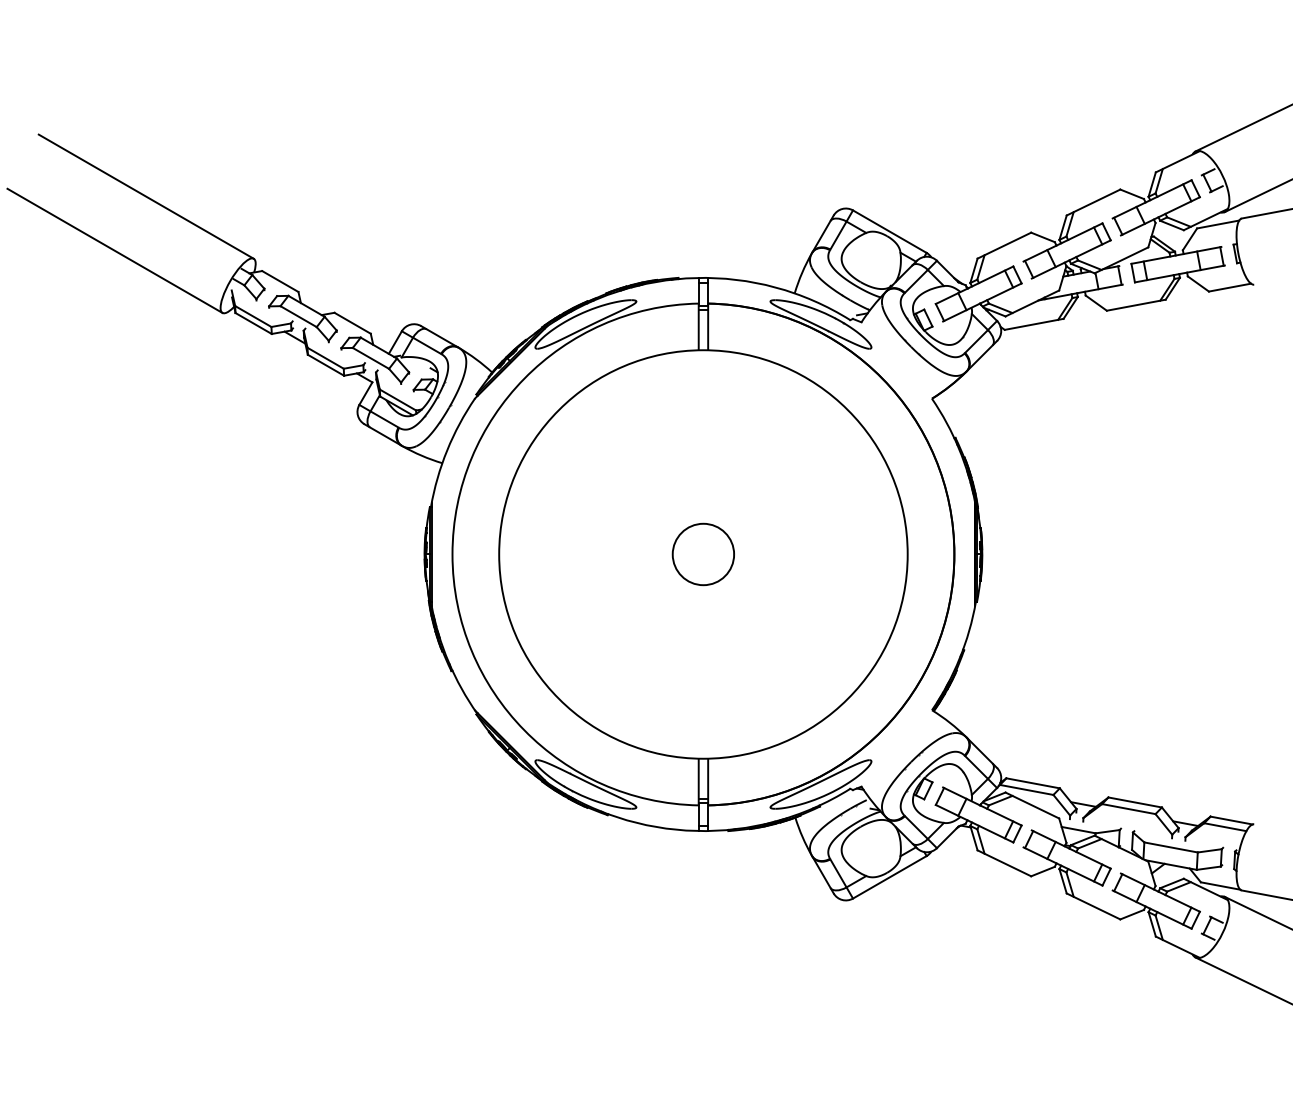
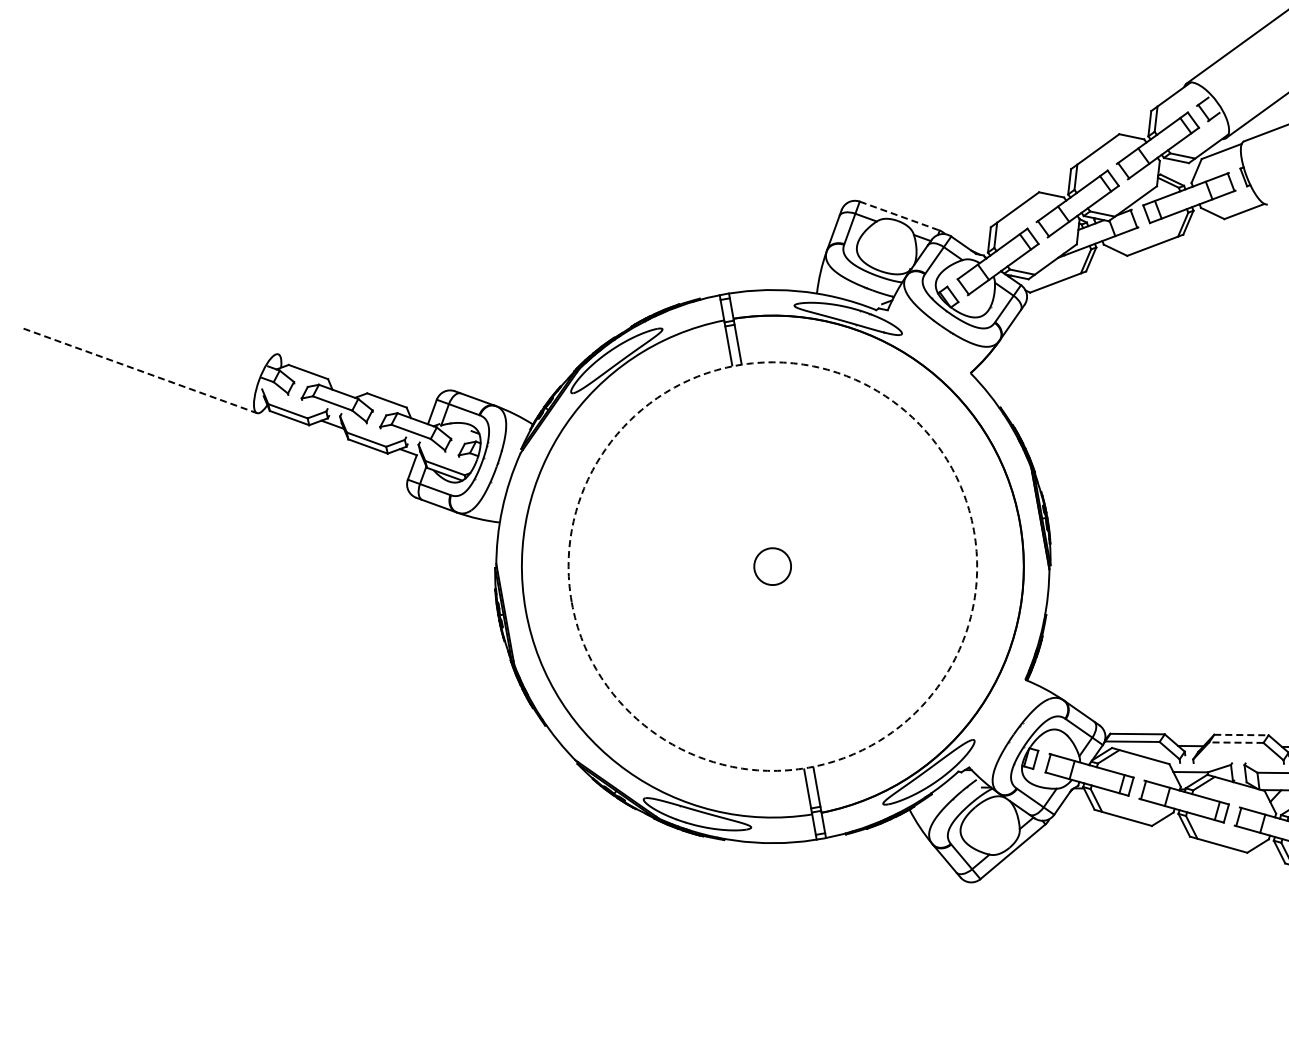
line: (145, 196) -> (160, 312), removed
line: (889, 231) -> (899, 215), solid -> dashed
line: (115, 251) -> (140, 371), solid -> dashed
circle: (702, 554) -> (771, 566), size x0.6
circle: (703, 554) -> (772, 566), solid -> dashed
line: (1135, 802) -> (1241, 735), solid -> dashed
line: (1128, 809) -> (1236, 743), solid -> dashed

